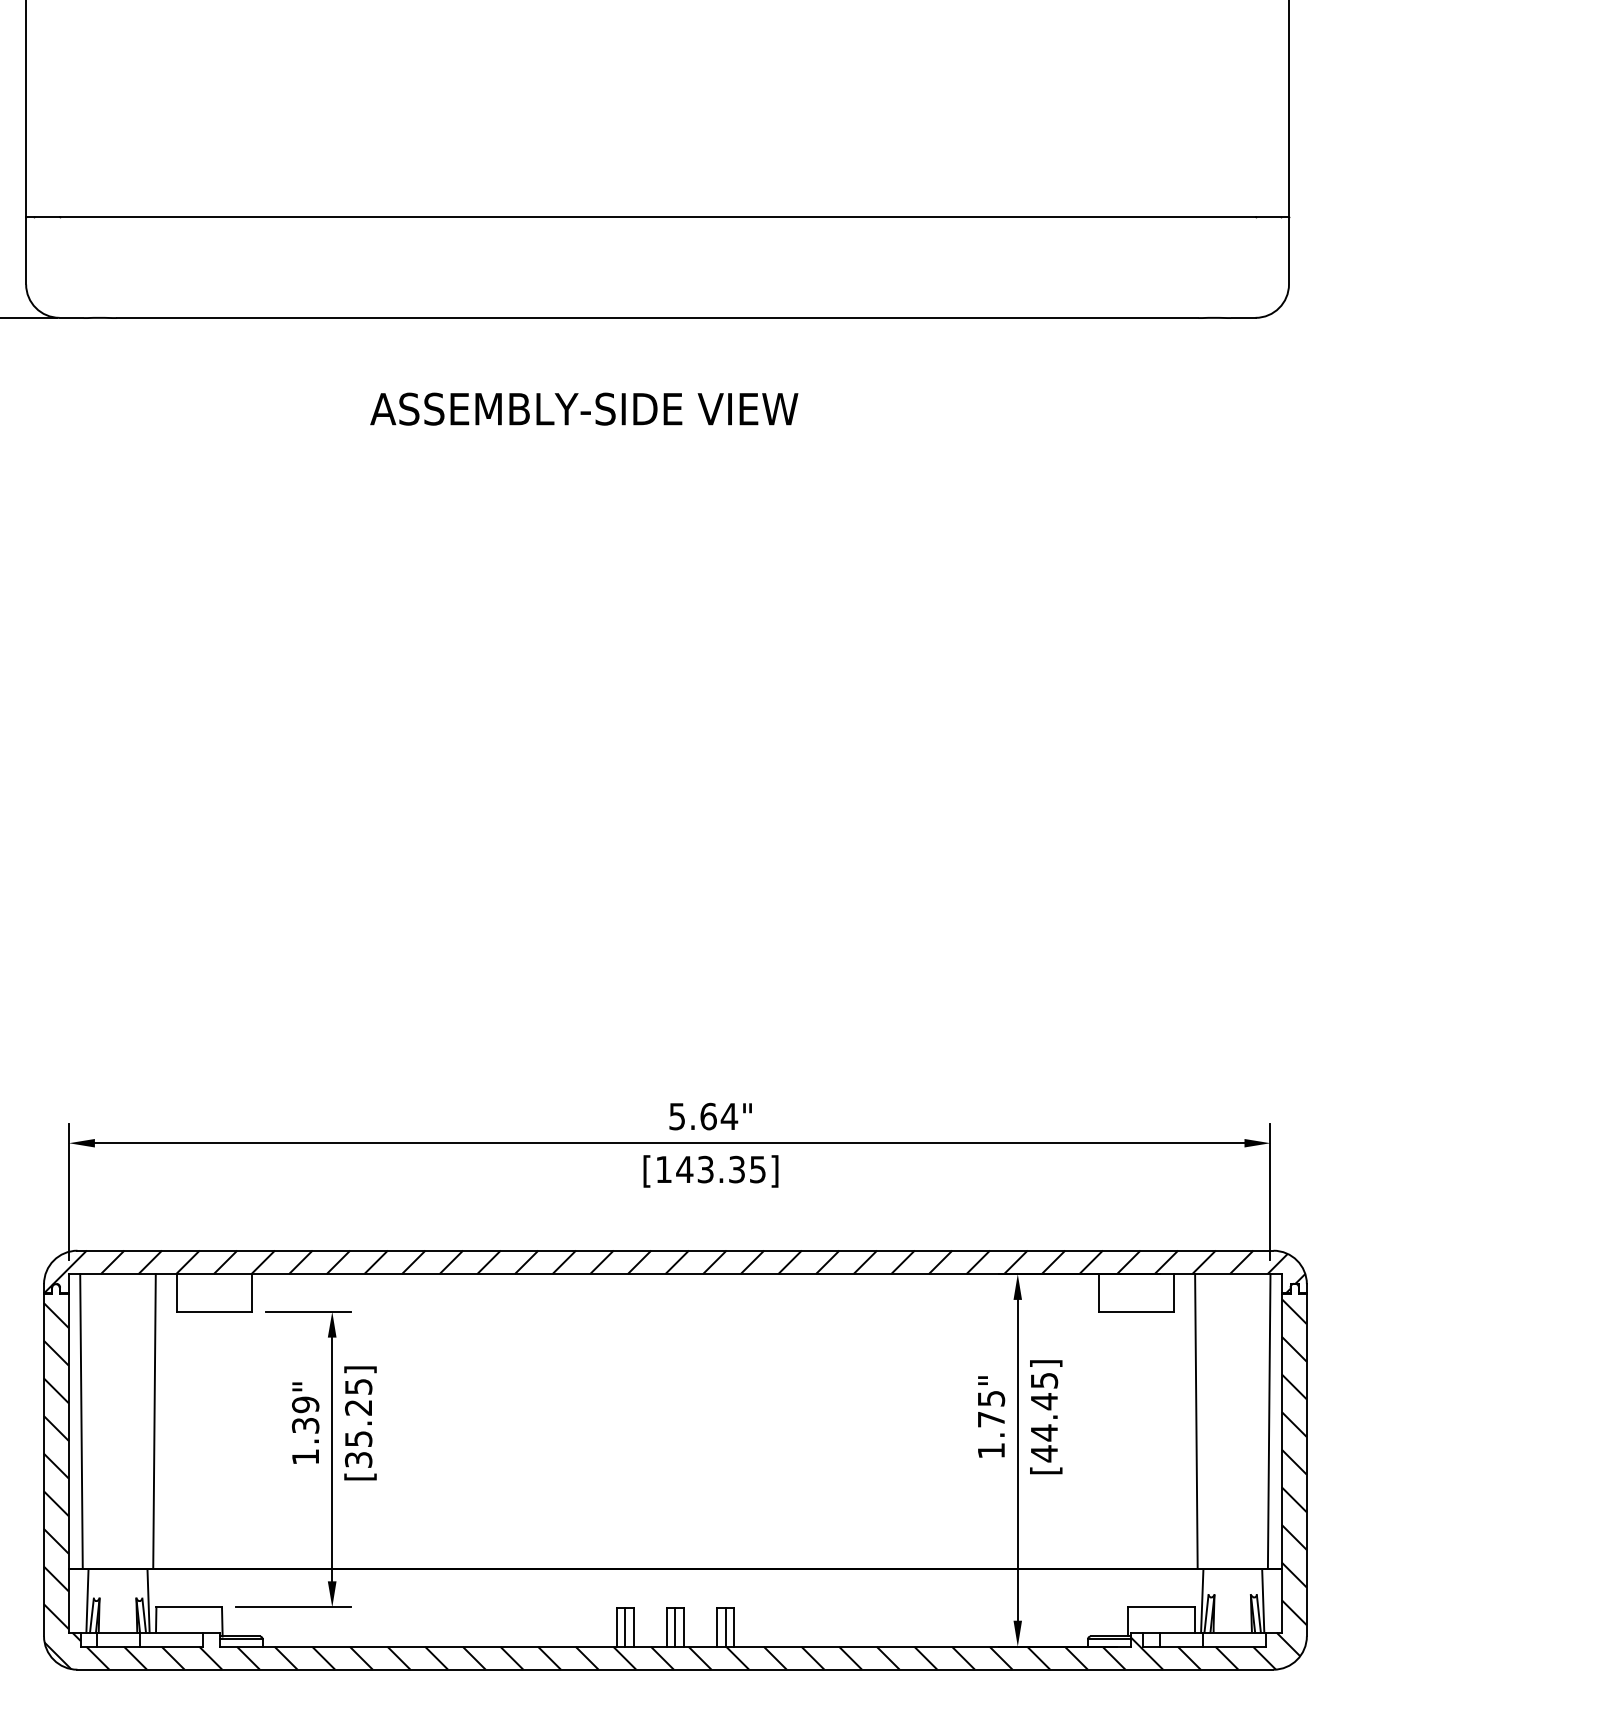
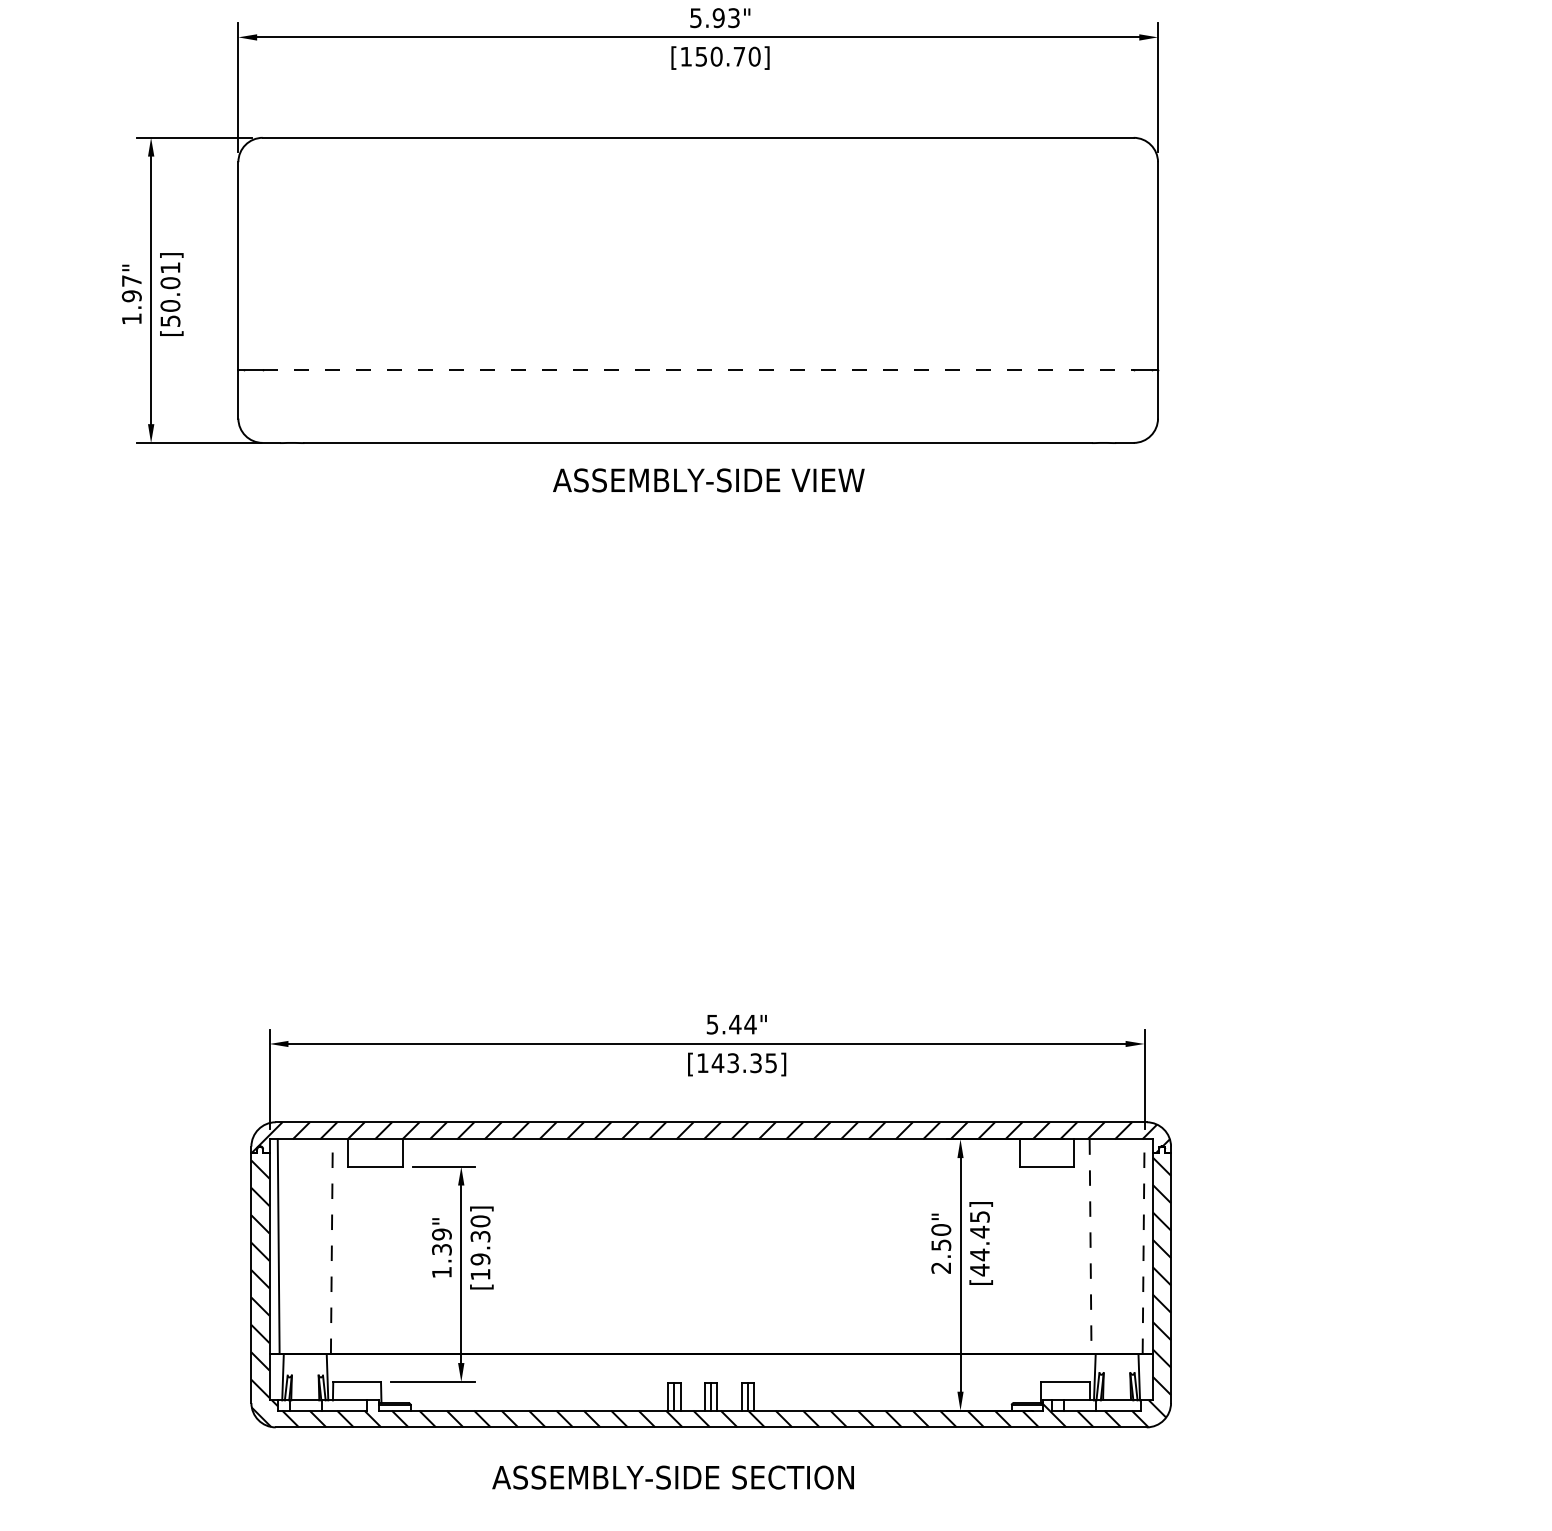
line: (657, 217) -> (698, 369), solid -> dashed
text: (583, 409) -> (708, 480), moved
text: (708, 1116) -> (735, 1024), 5.64" -> 5.44"
line: (154, 1421) -> (331, 1246), solid -> dashed
line: (1269, 1421) -> (1143, 1246), solid -> dashed
text: (358, 1422) -> (480, 1247), [35.25] -> [19.30]
line: (1196, 1422) -> (1090, 1247), solid -> dashed
text: (991, 1424) -> (941, 1248), 1.75" -> 2.50"

